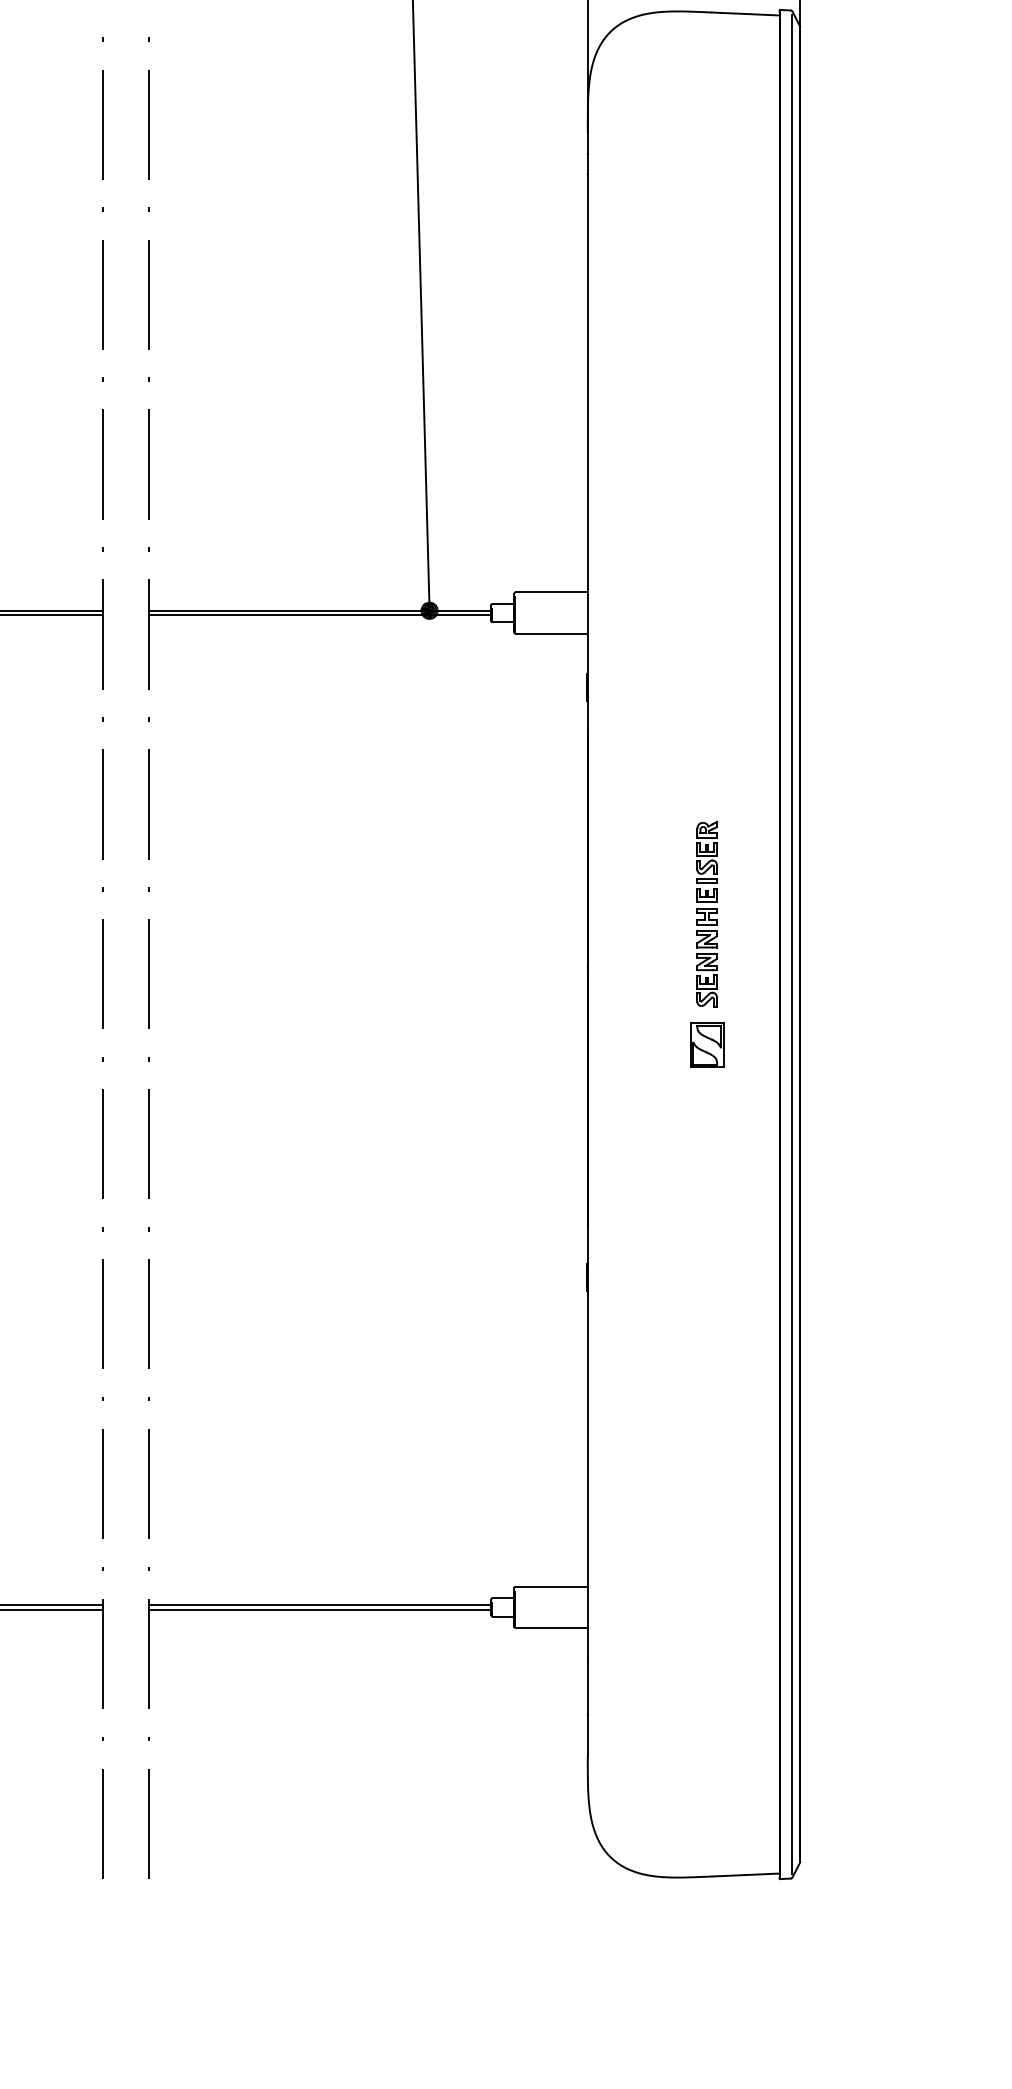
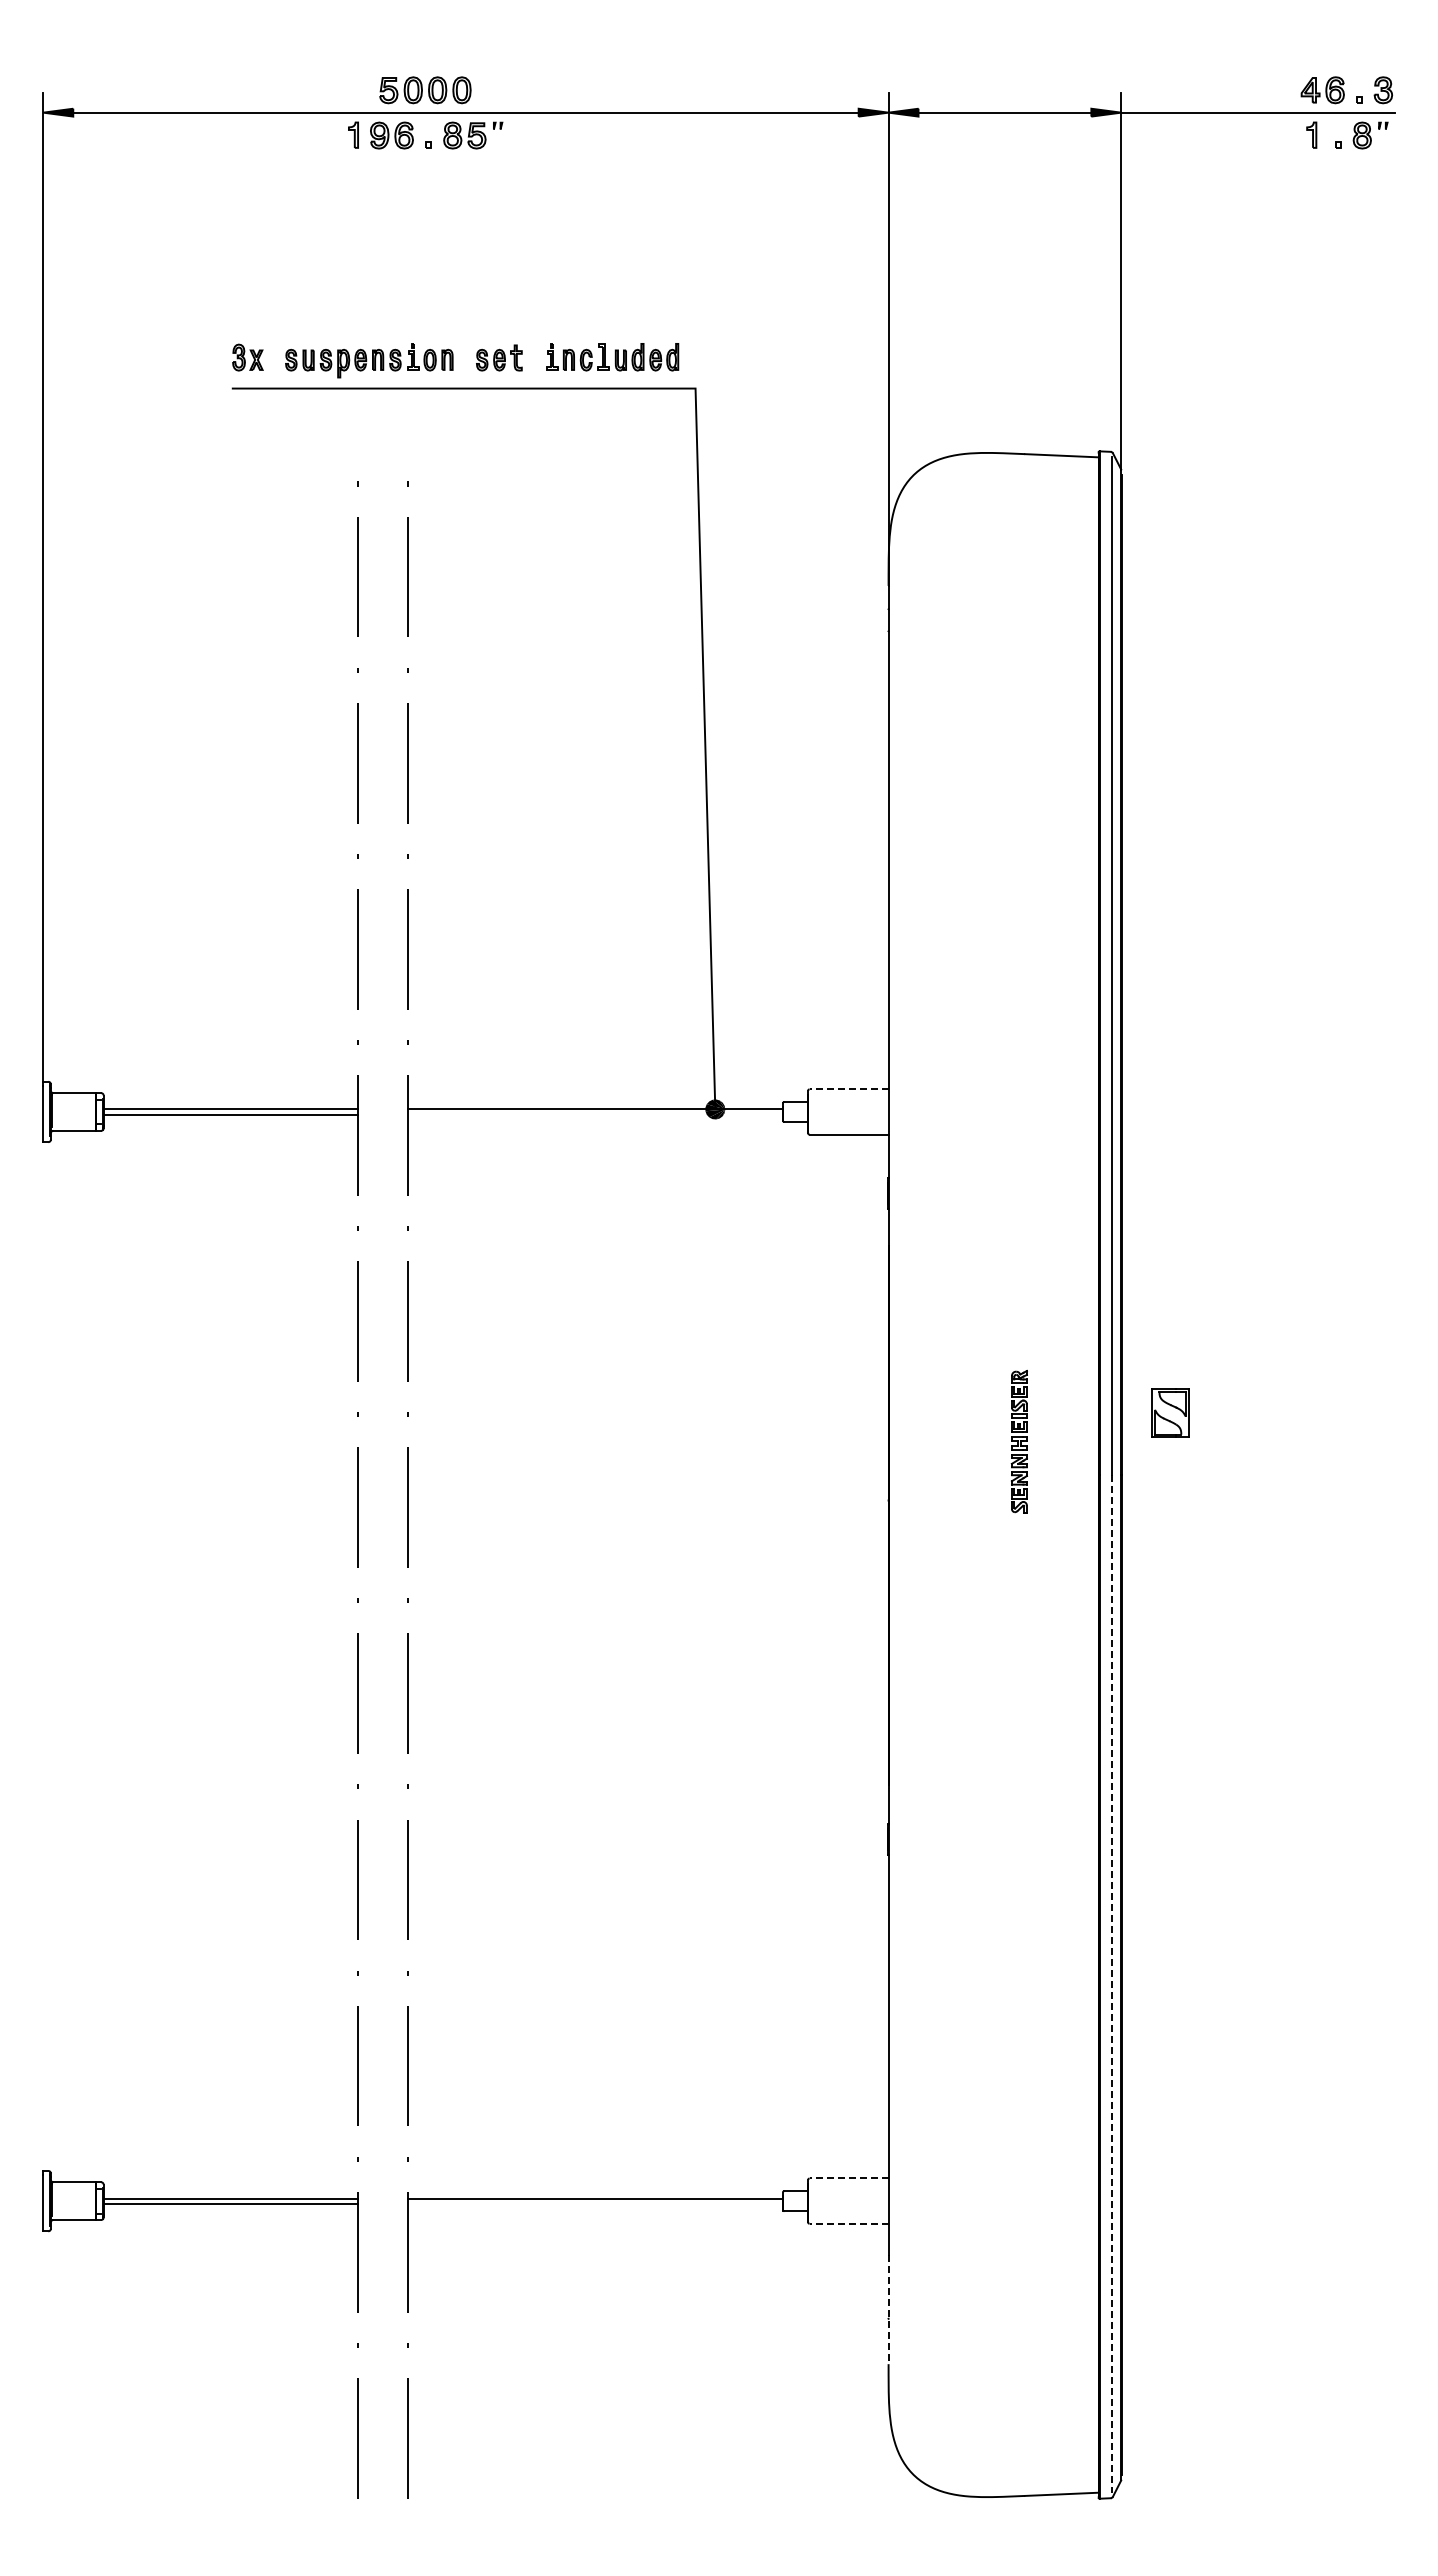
line: (551, 592) -> (848, 1089), solid -> dashed
line: (320, 615) -> (595, 1114), removed
part: (707, 913) -> (1019, 1441), size x0.7
part: (707, 1044) -> (1170, 1412), moved
line: (792, 1409) -> (1112, 1984), solid -> dashed
line: (551, 1586) -> (848, 2178), solid -> dashed
line: (320, 1609) -> (595, 2203), removed
line: (551, 1627) -> (848, 2223), solid -> dashed
line: (587, 1707) -> (888, 2310), solid -> dashed

